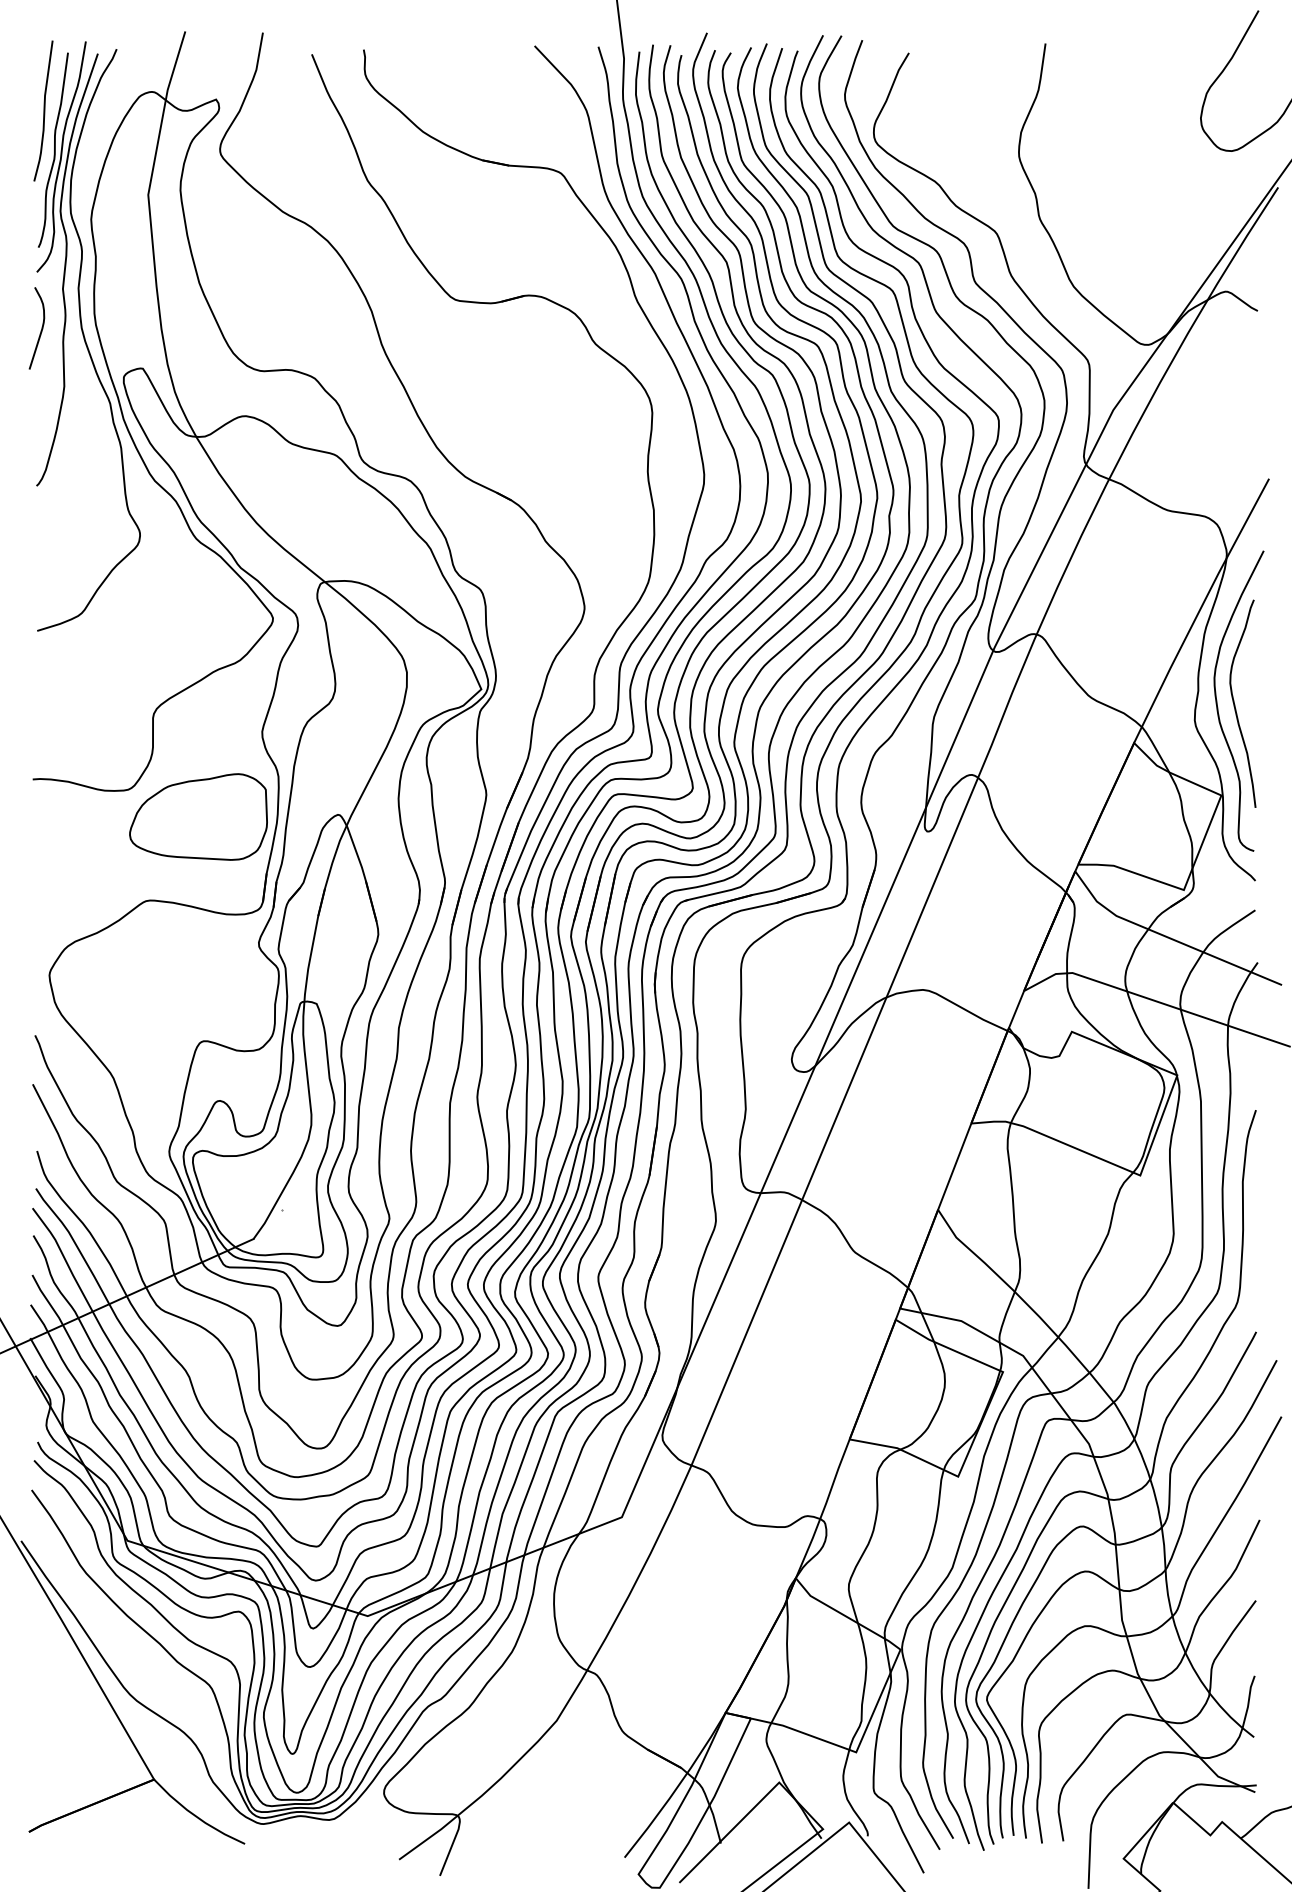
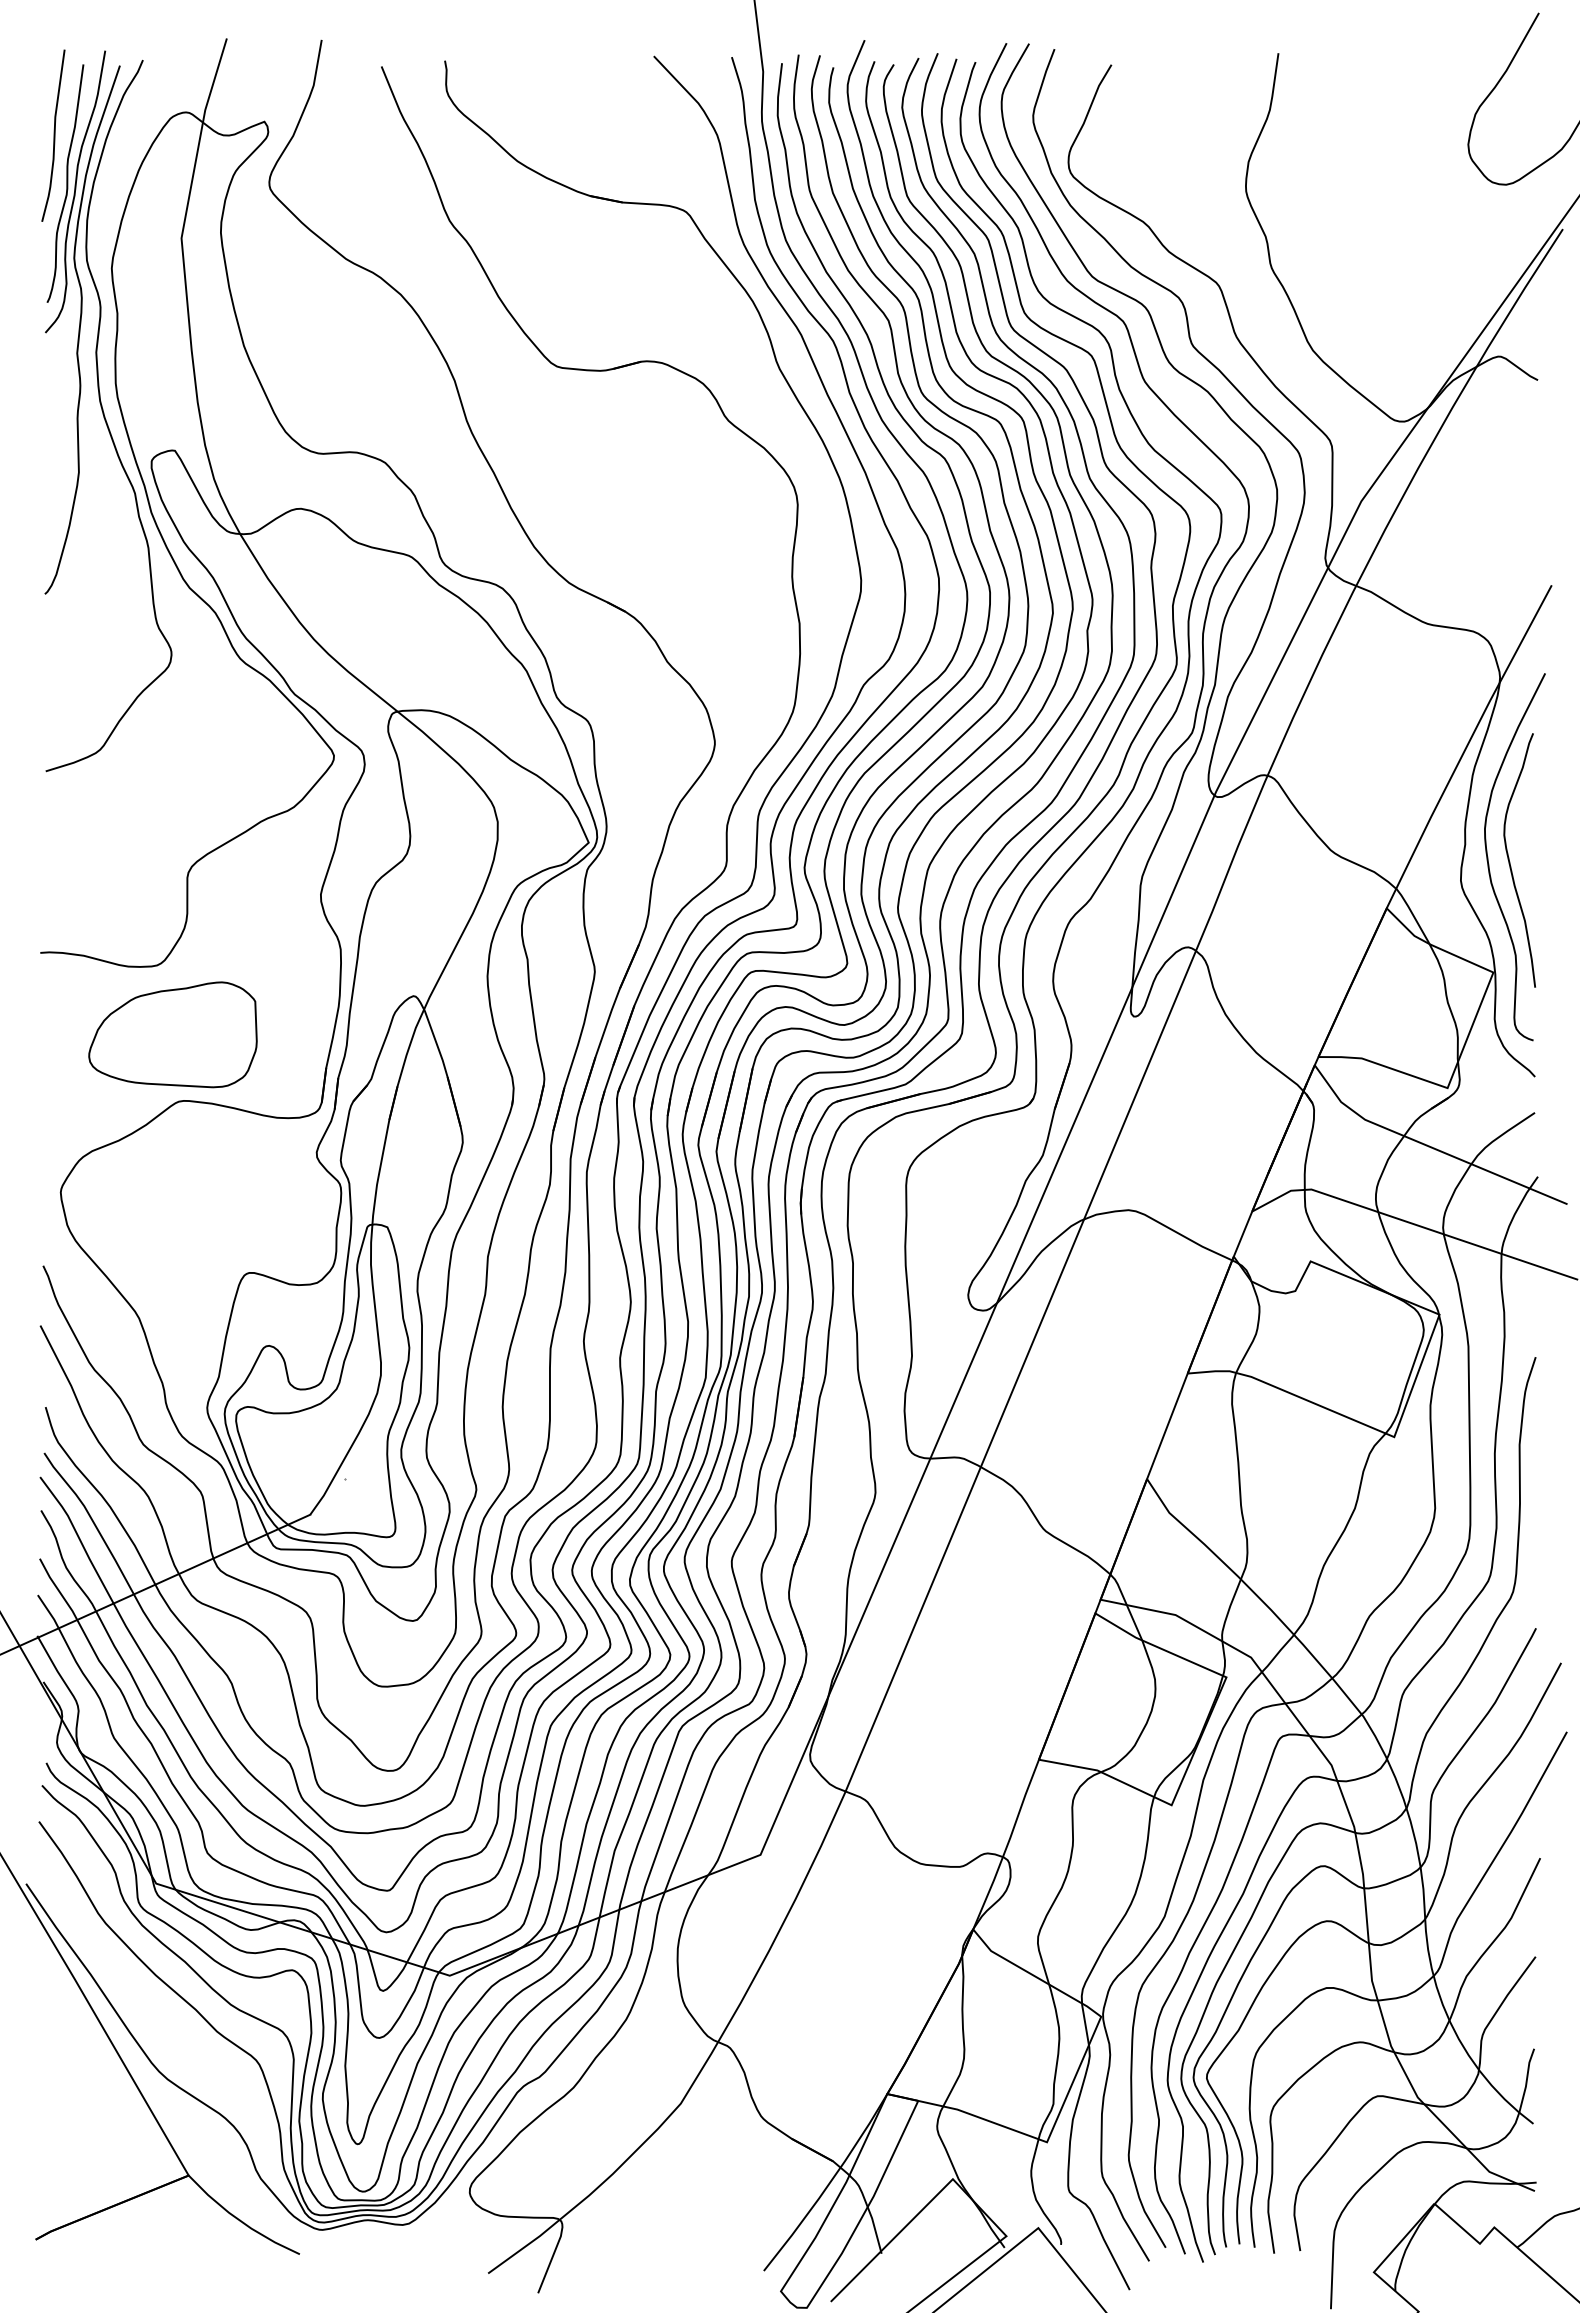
curve: (41, 329) -> (50, 402), removed
part: (198, 816) -> (172, 1034), moved

